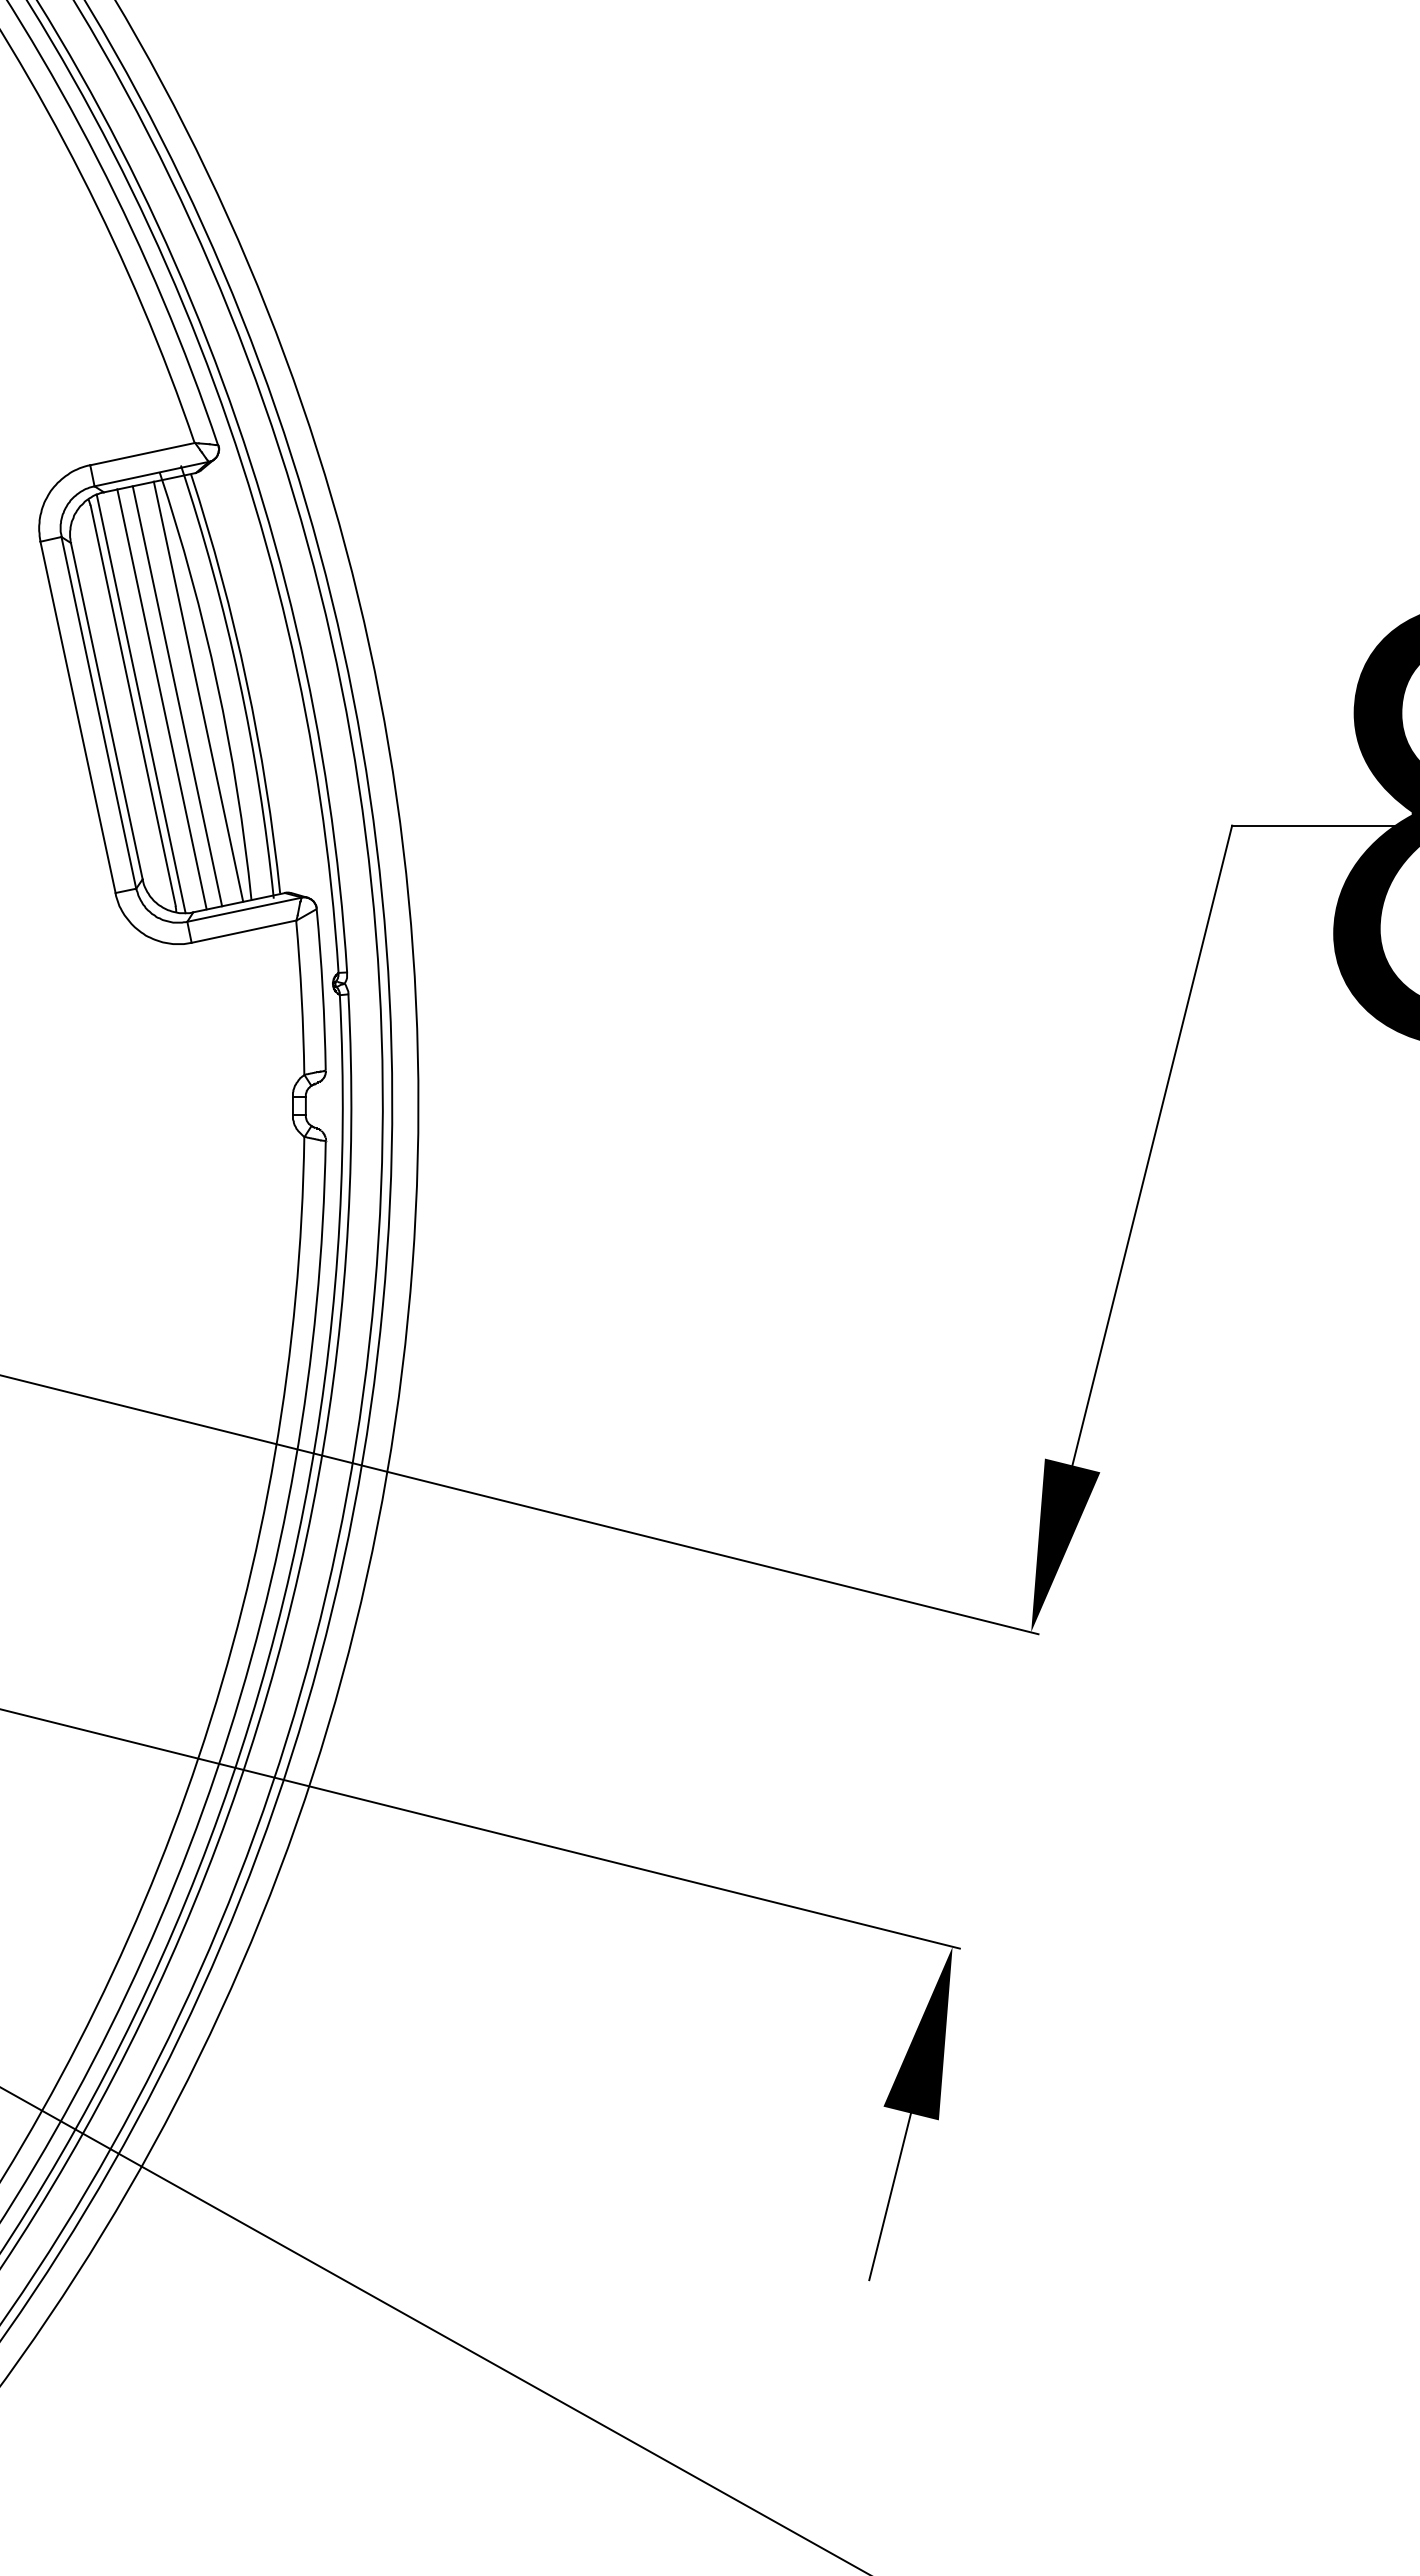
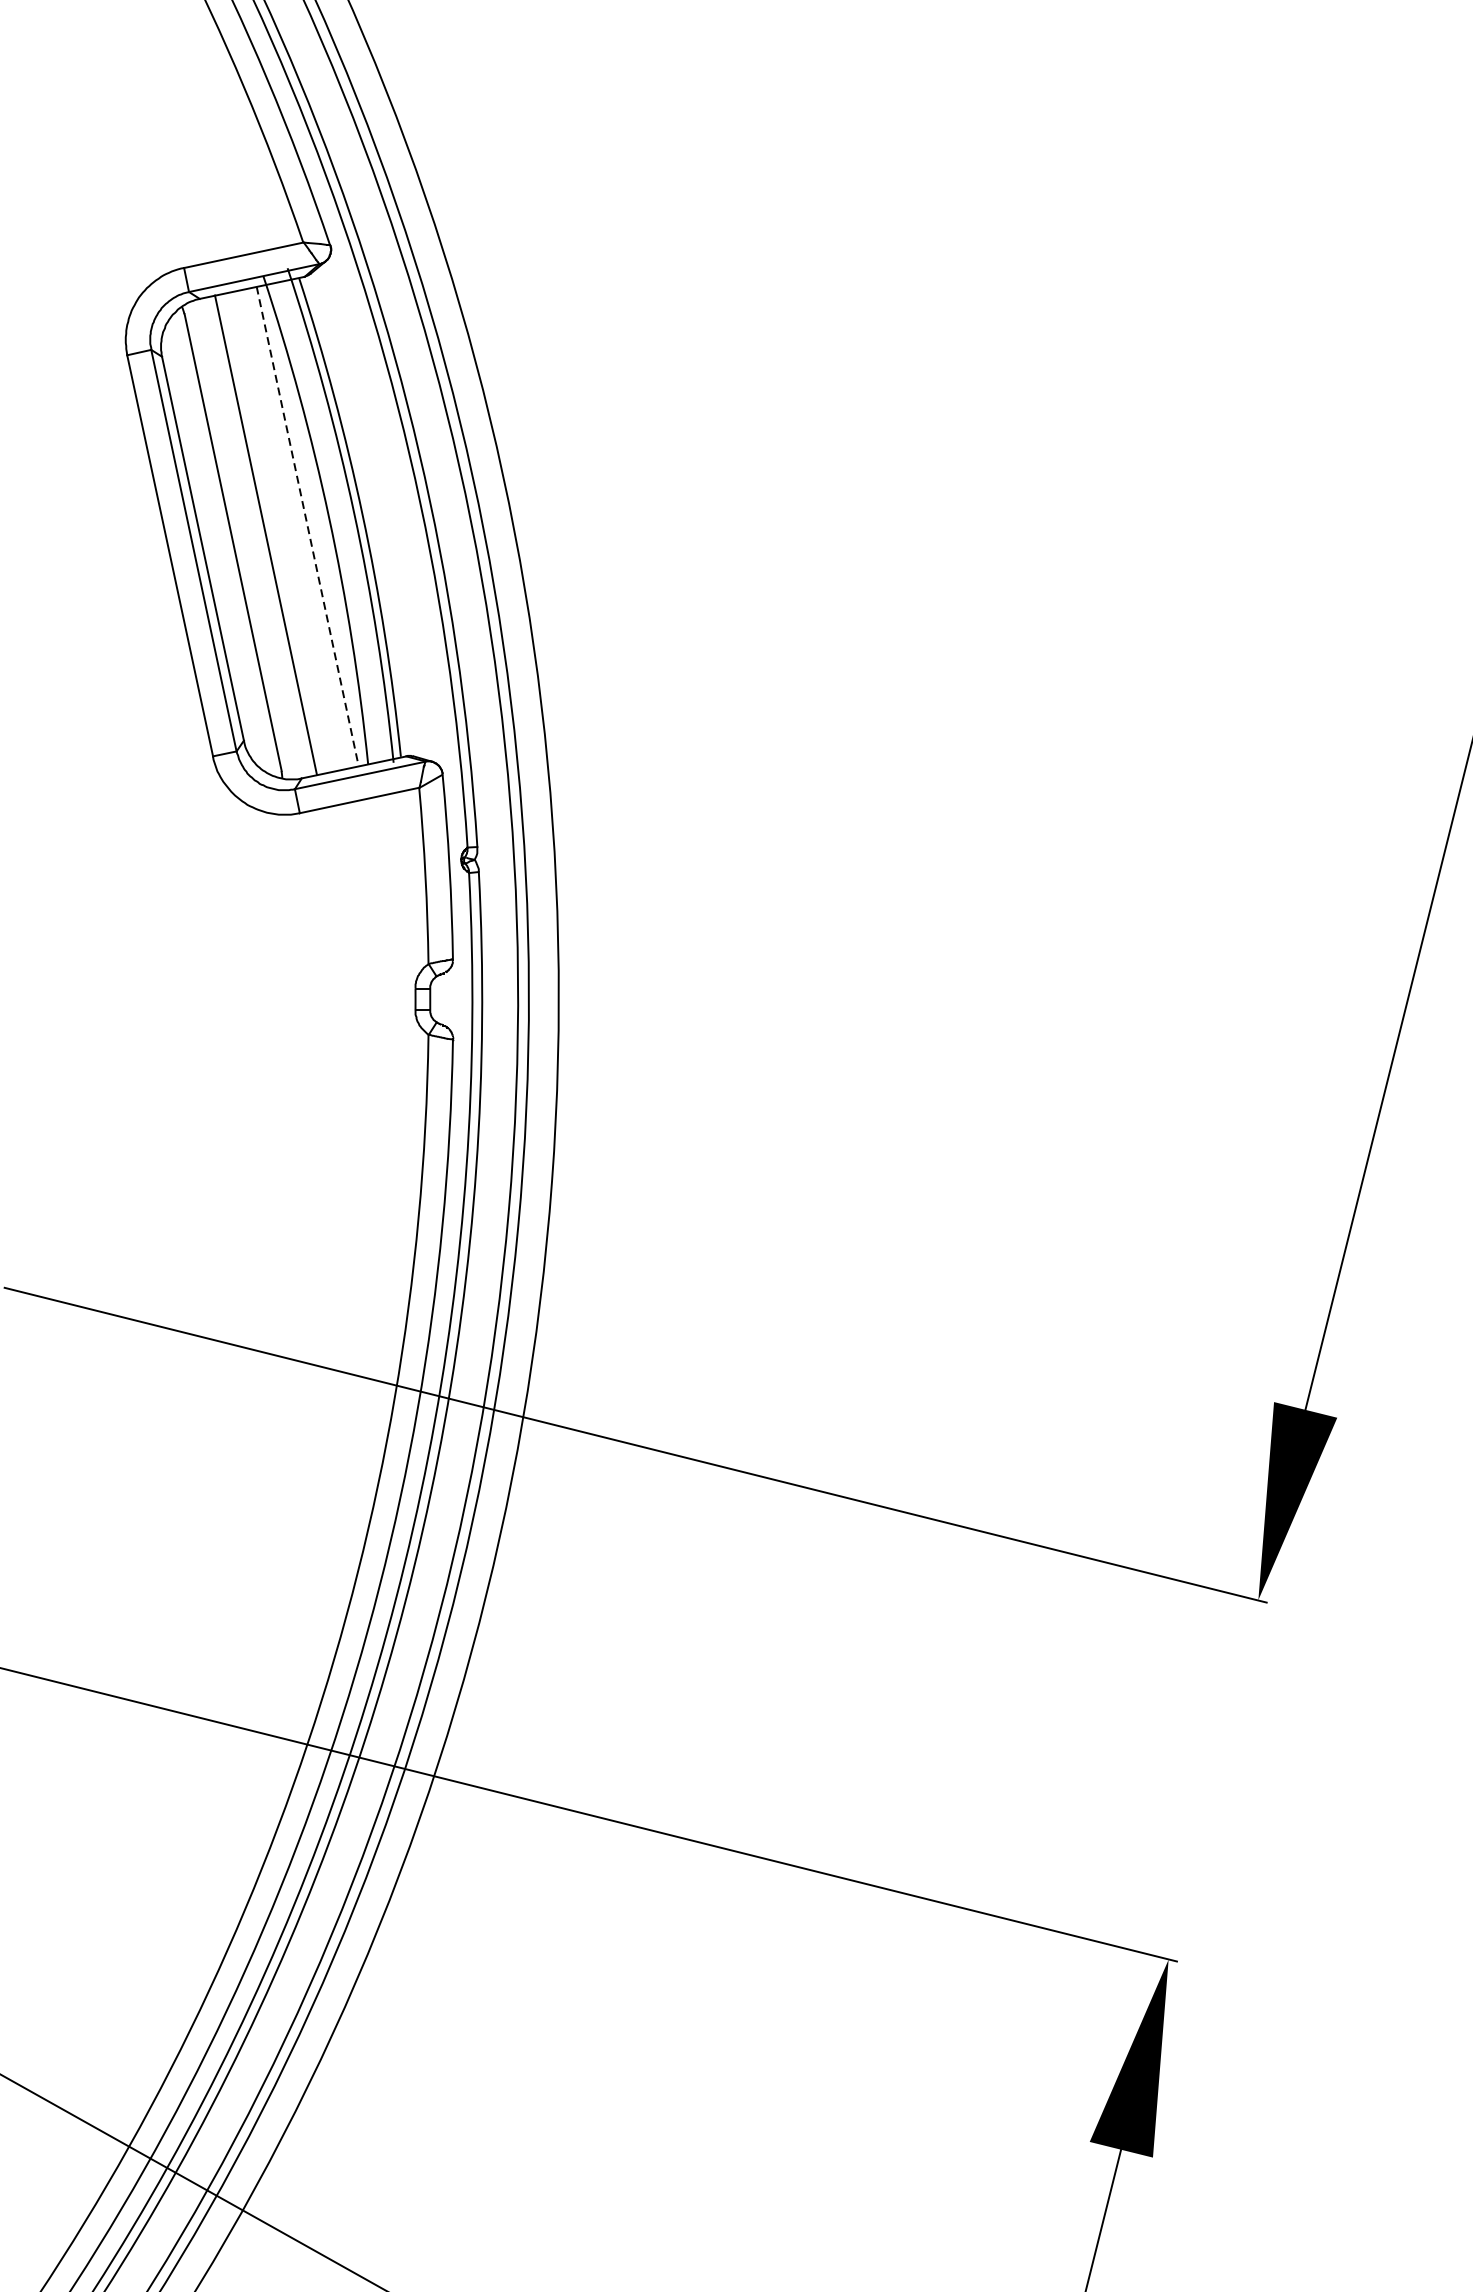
line: (198, 691) -> (307, 526), solid -> dashed
line: (177, 696) -> (283, 531), removed
line: (140, 703) -> (241, 539), removed

